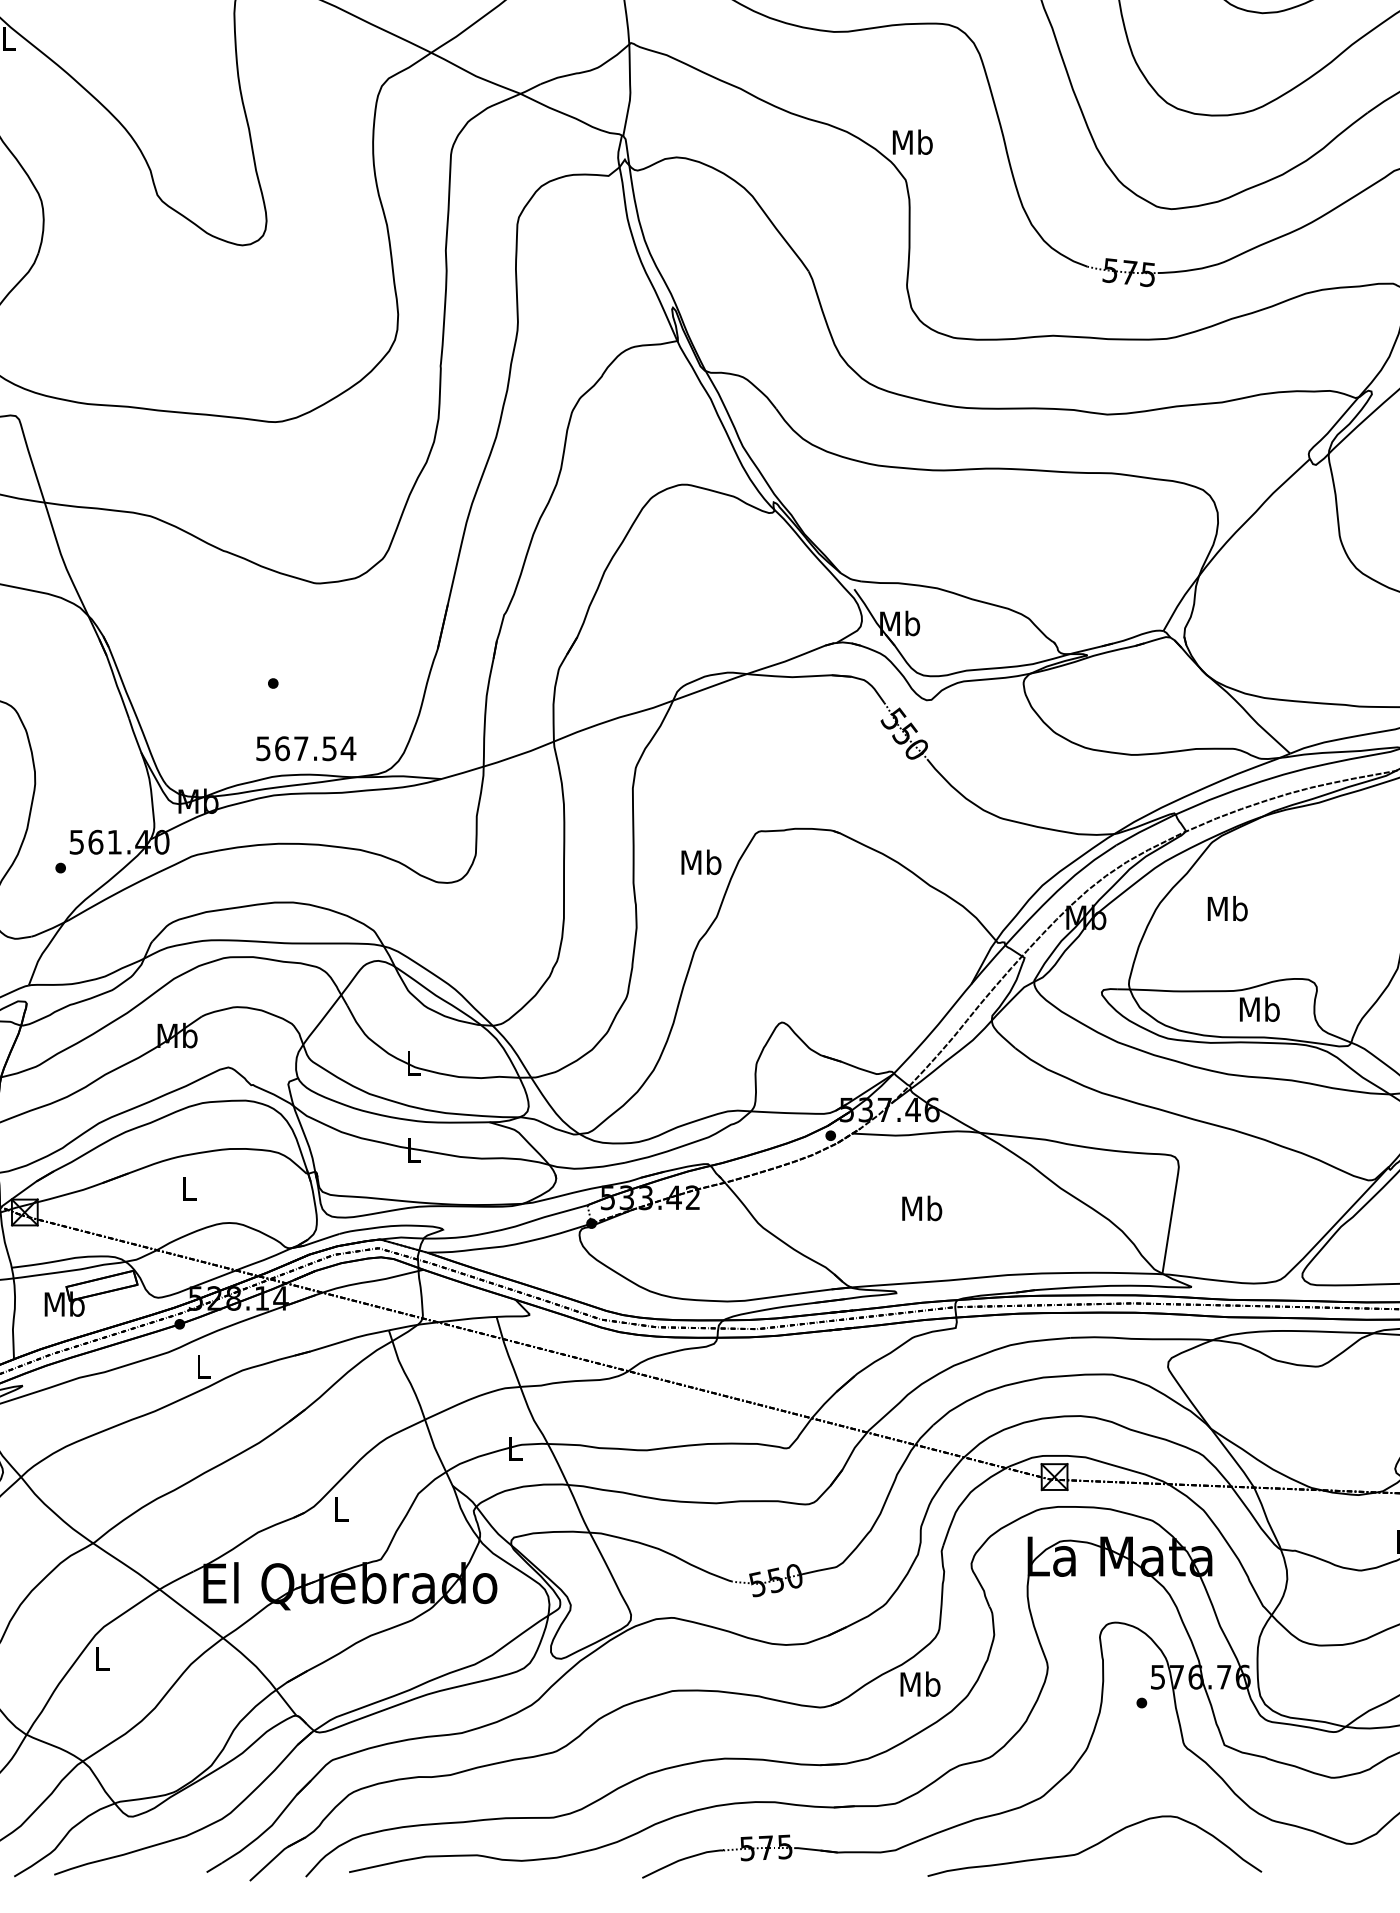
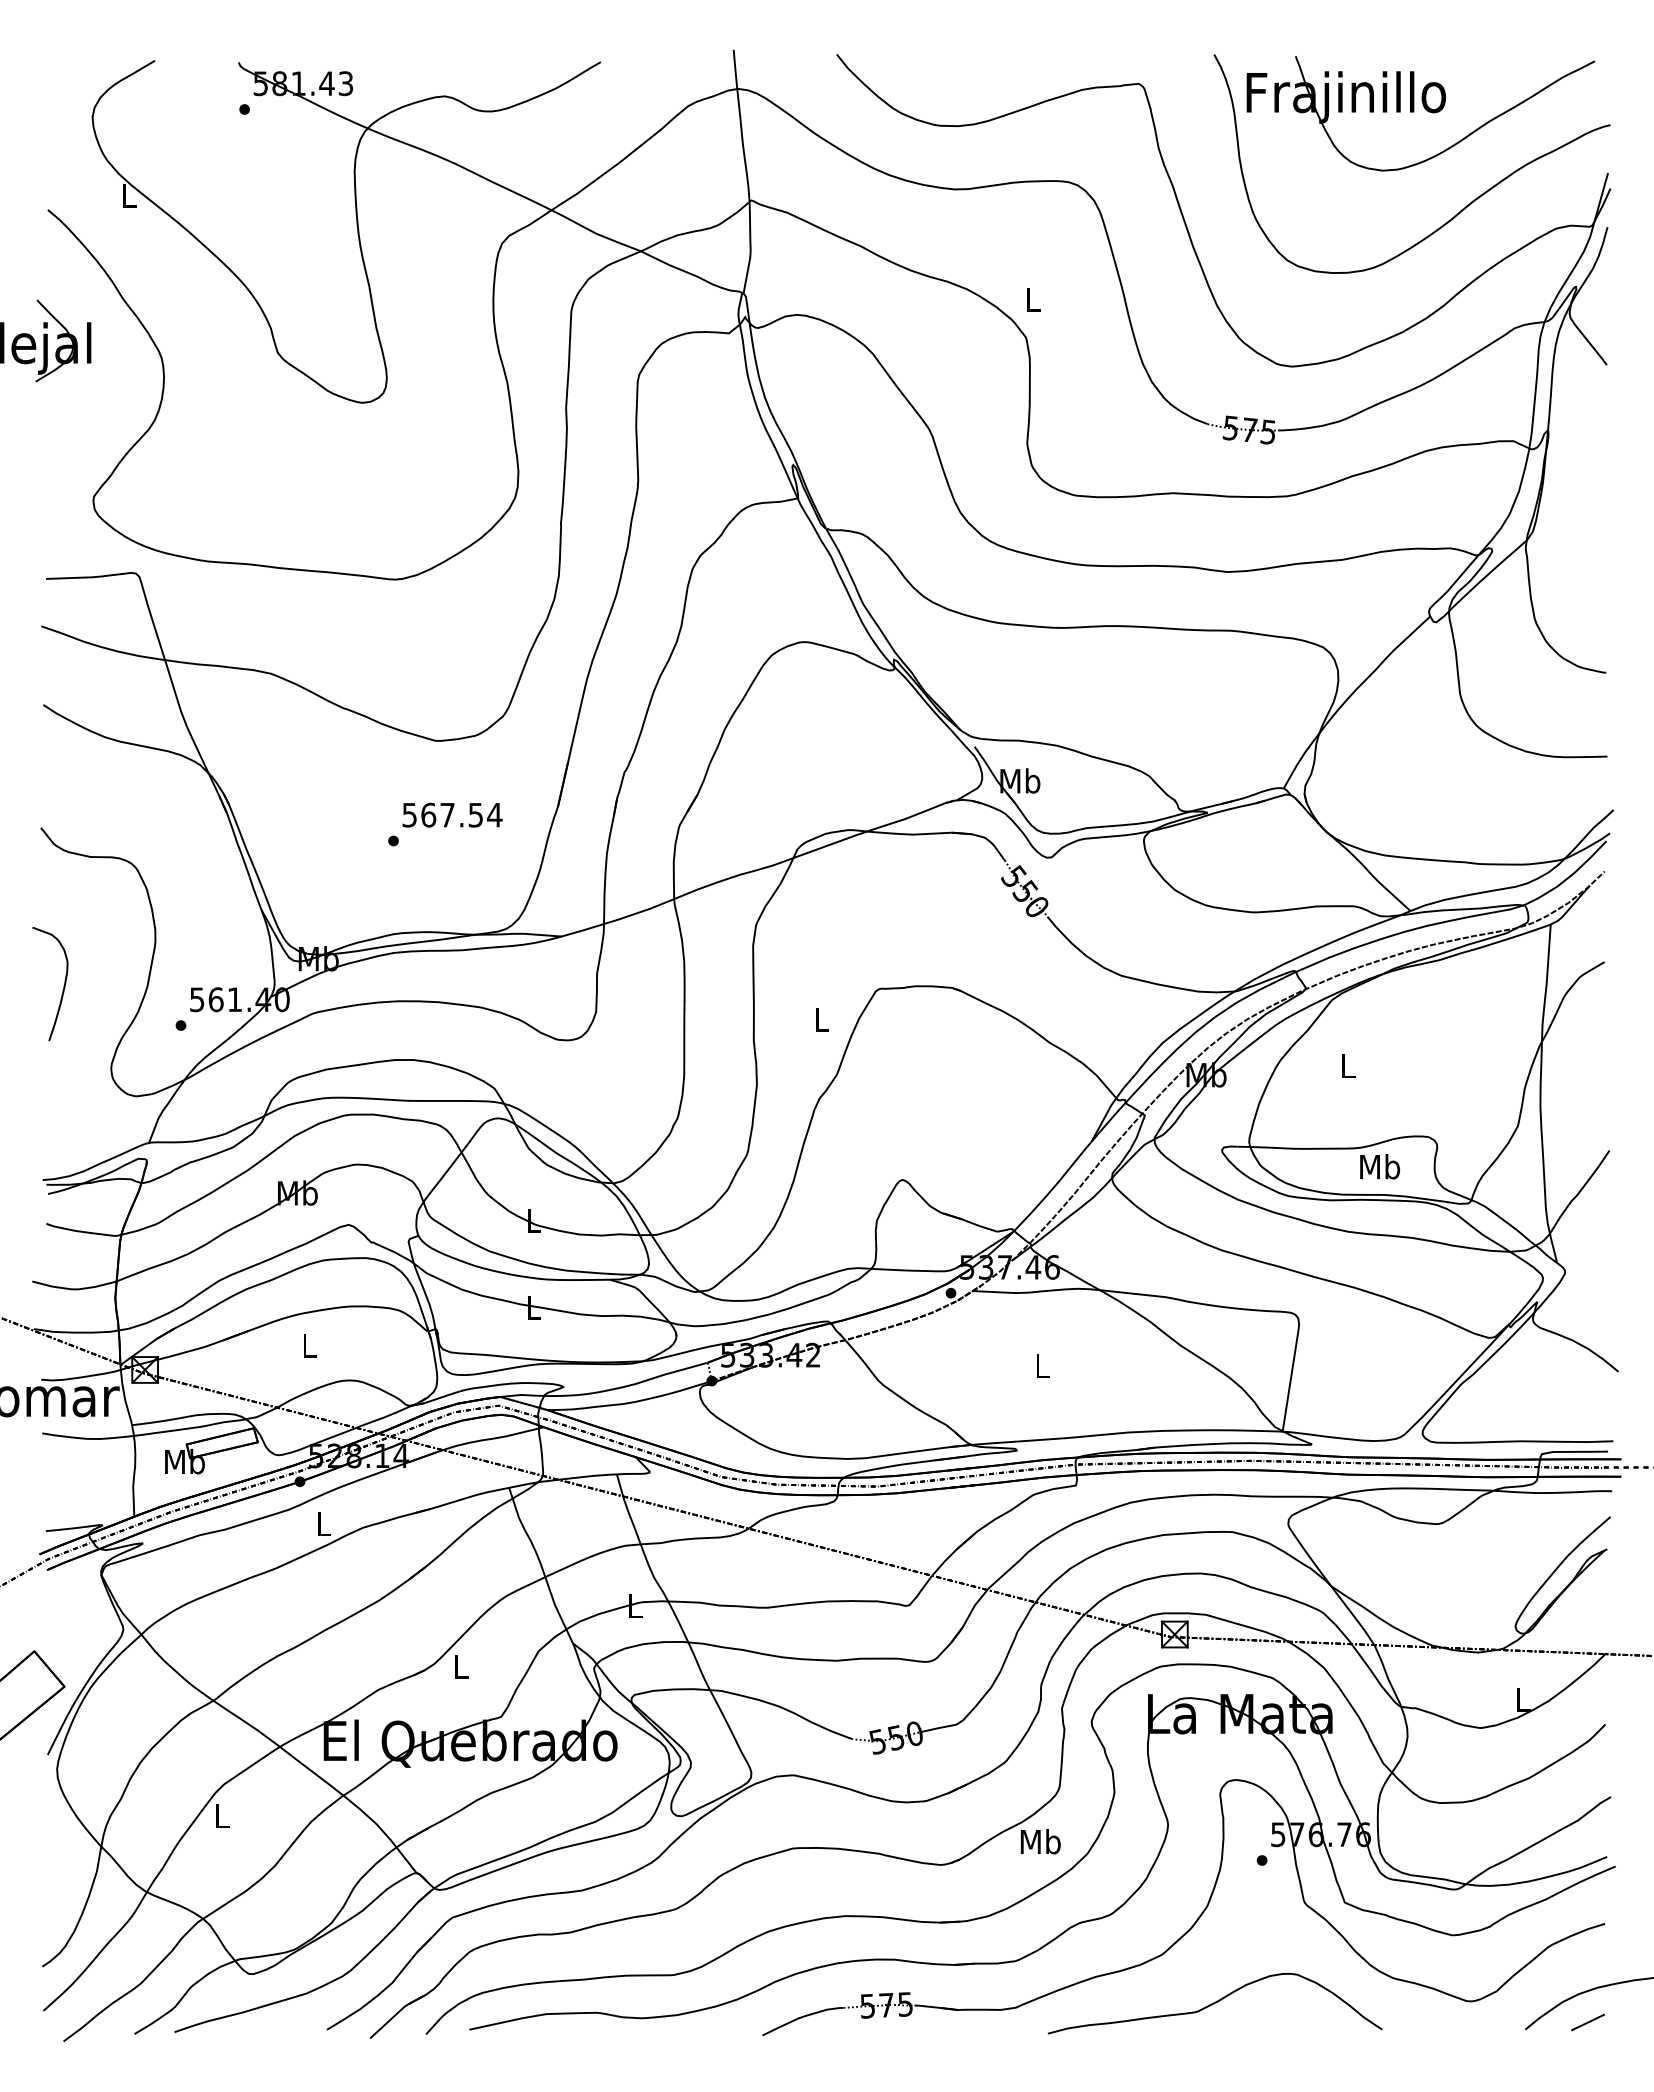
text: (913, 142) -> (1033, 299), Mb -> L
text: (306, 748) -> (452, 814), moved
text: (701, 862) -> (821, 1019), Mb -> L
text: (1227, 908) -> (1347, 1065), Mb -> L
text: (922, 1208) -> (1042, 1365), Mb -> L

